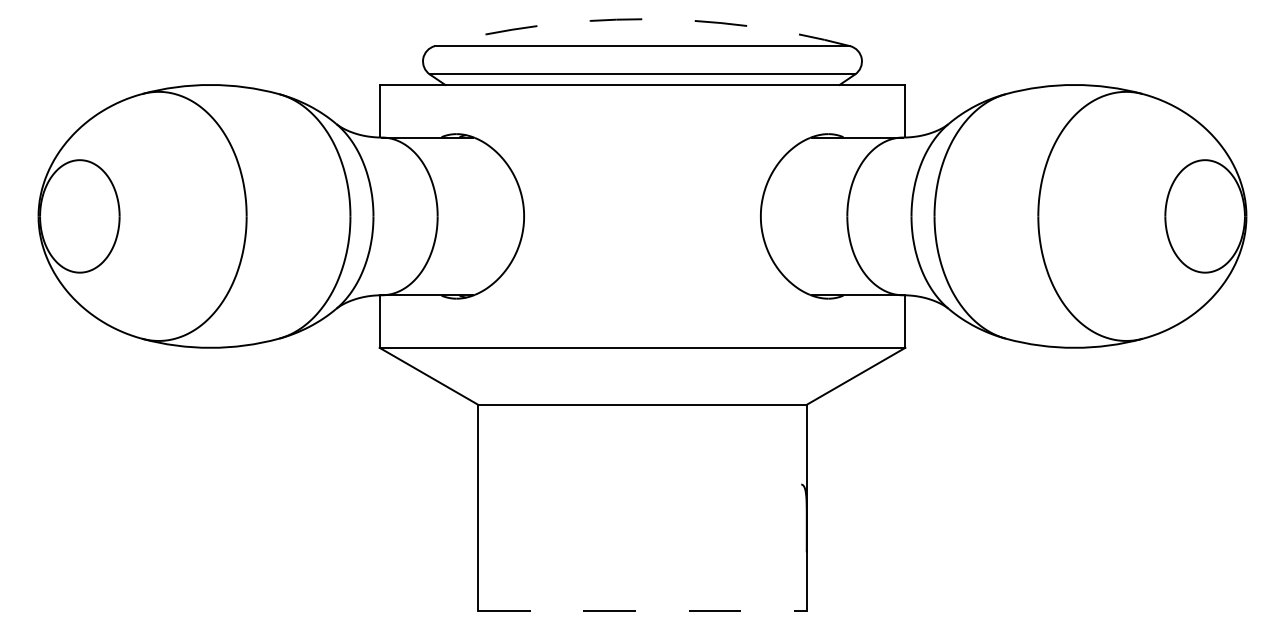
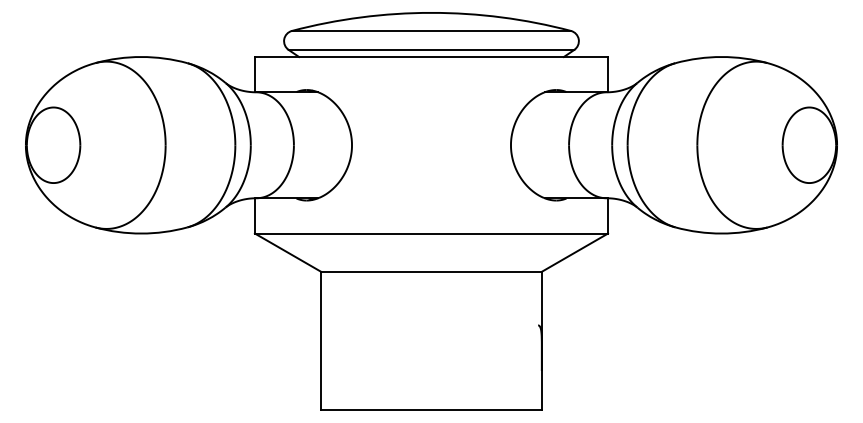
arc: (642, 18) -> (431, 12), dashed -> solid
line: (642, 611) -> (431, 410), dashed -> solid

